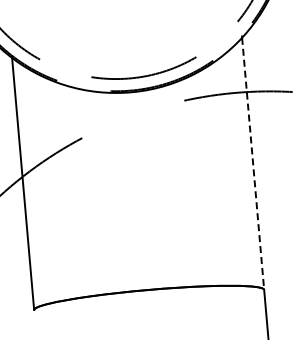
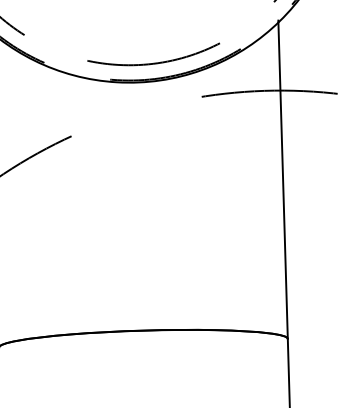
line: (253, 163) -> (283, 180), dashed -> solid

